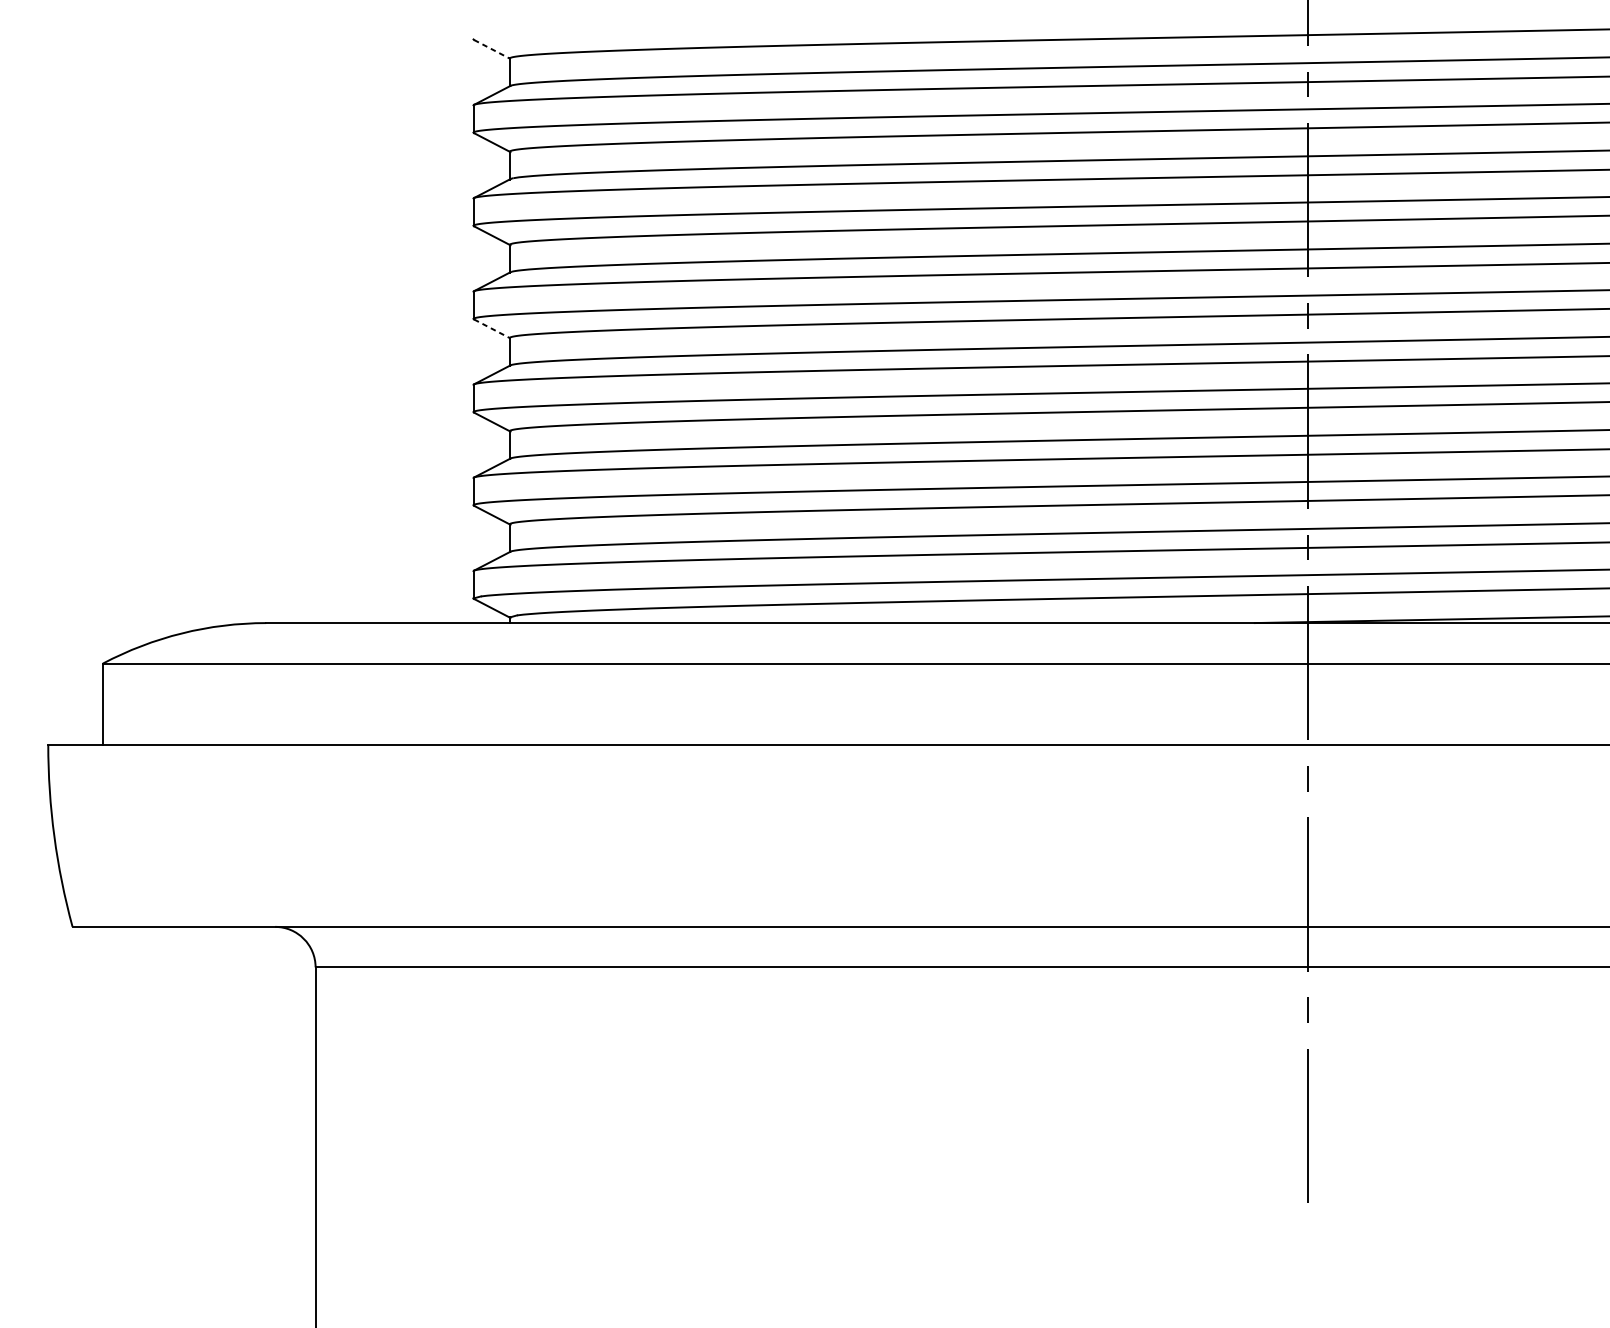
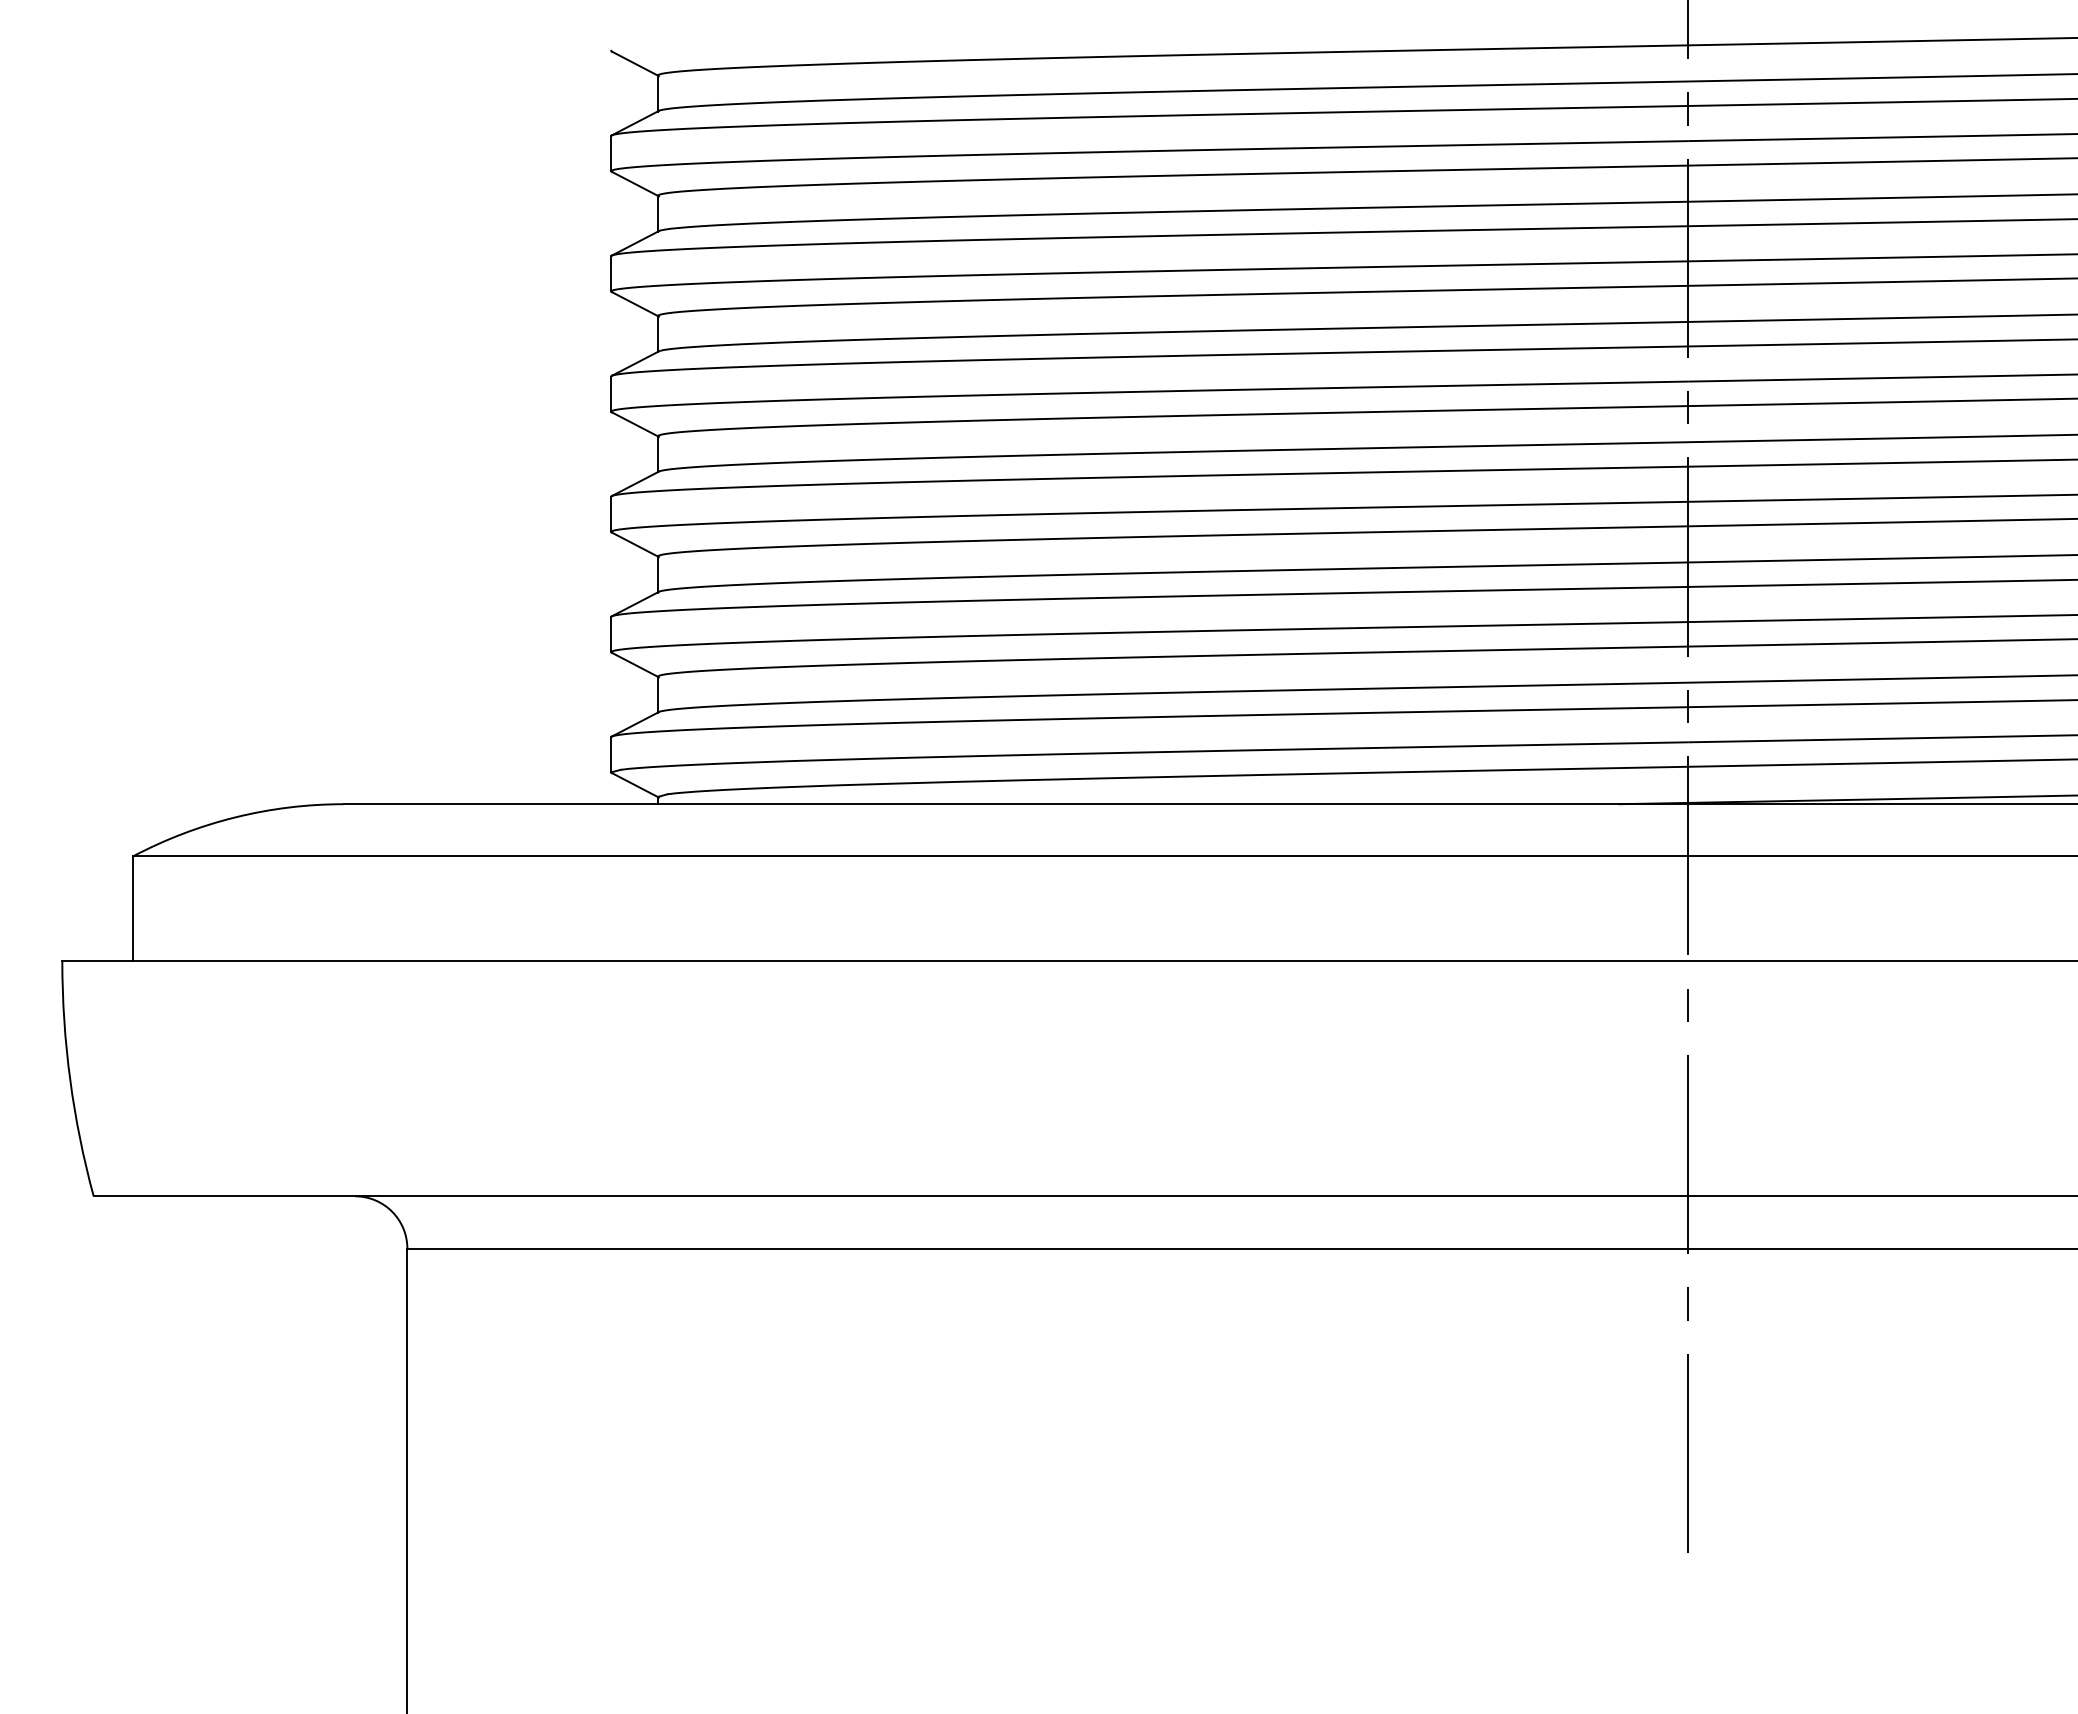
line: (492, 49) -> (635, 63), dashed -> solid
line: (492, 328) -> (635, 424), dashed -> solid

